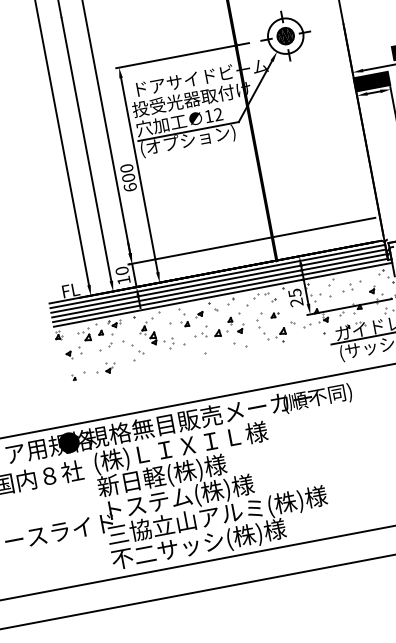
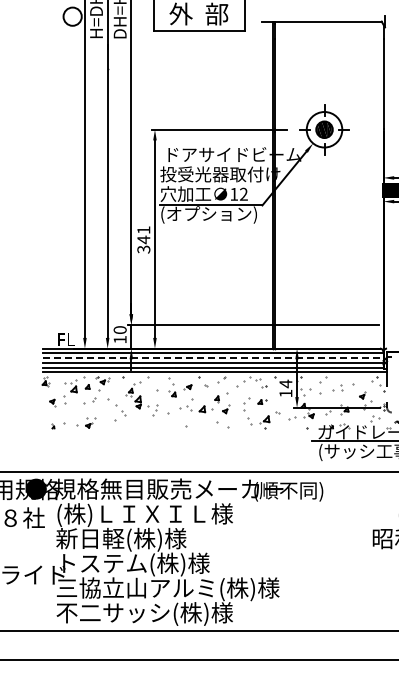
text: (128, 177) -> (143, 239), 600 -> 341
line: (219, 281) -> (213, 358), solid -> dashed
text: (295, 297) -> (285, 388), 25 -> 14

